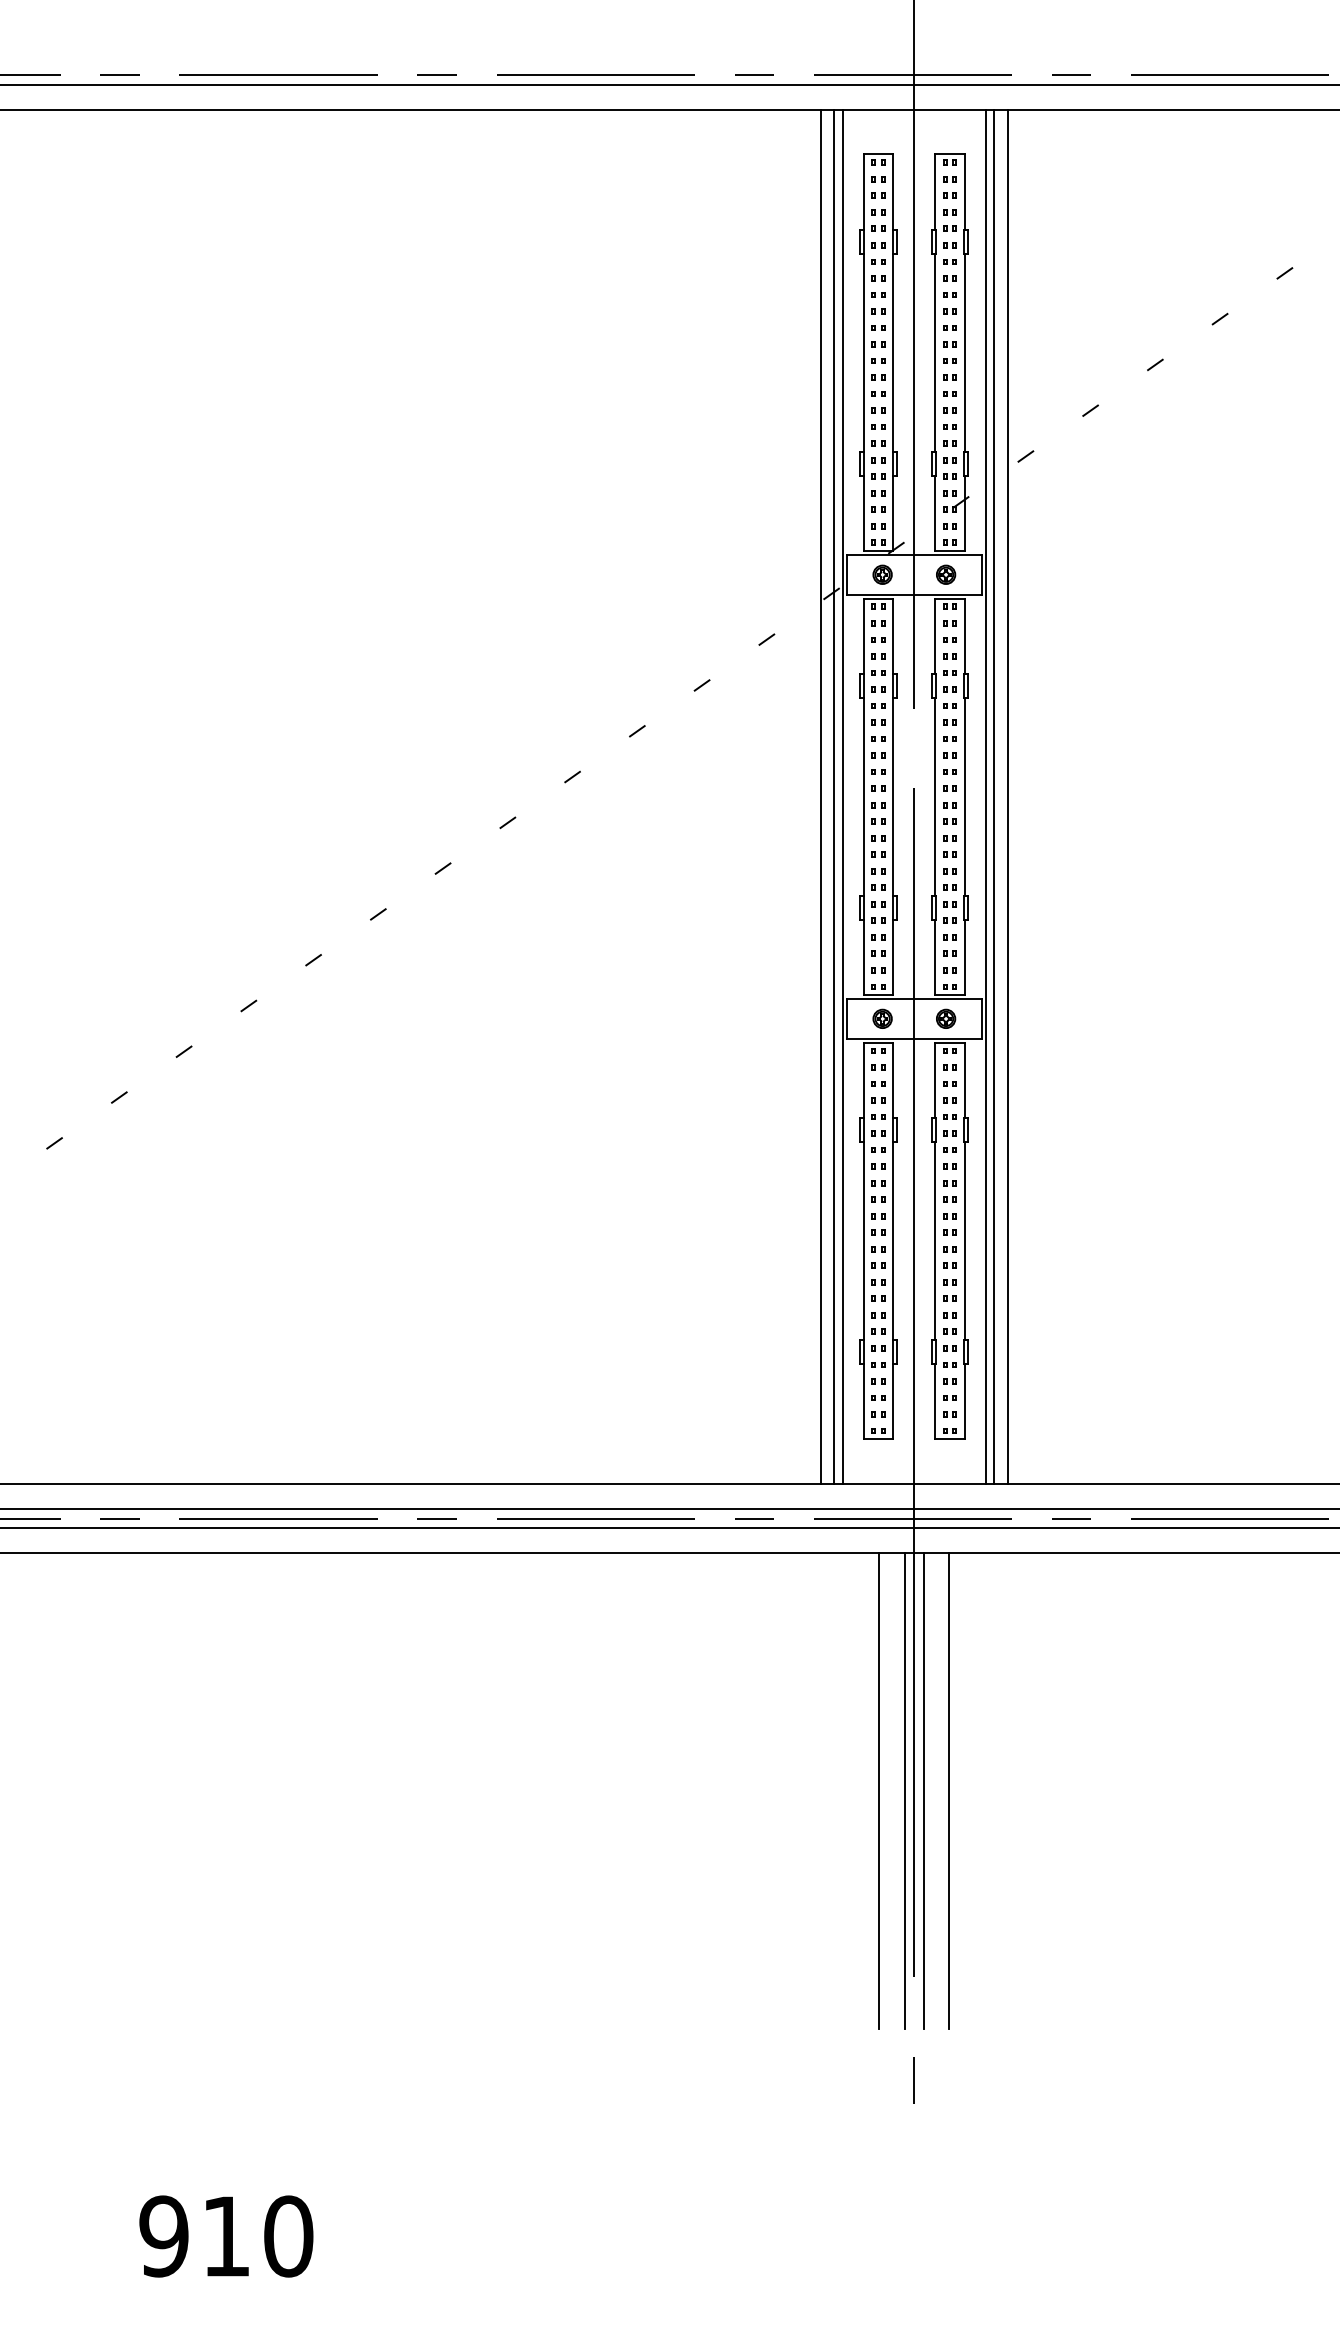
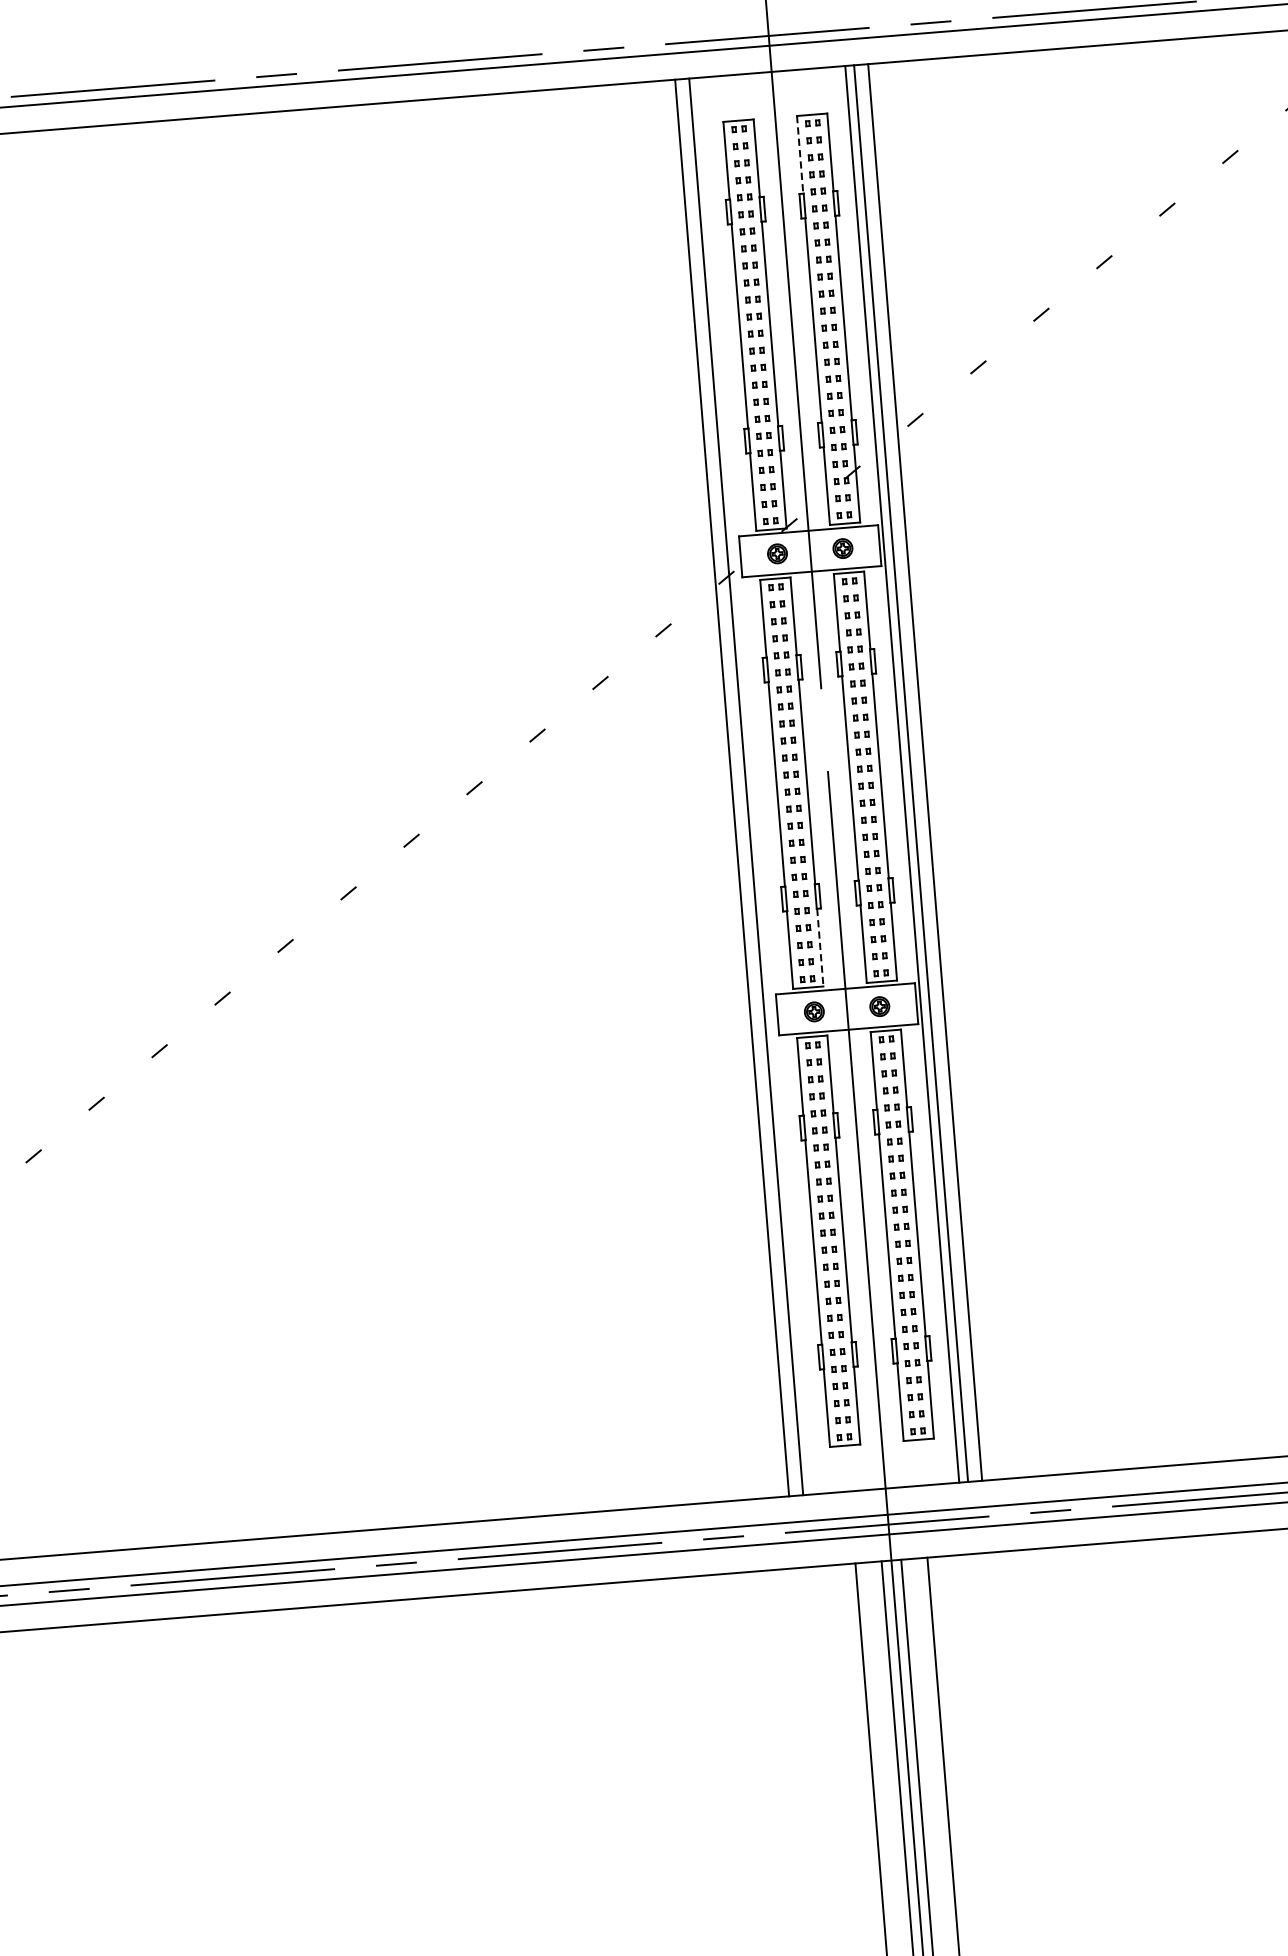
line: (935, 192) -> (800, 155), solid -> dashed
line: (842, 796) -> (754, 785), removed
line: (893, 957) -> (820, 947), solid -> dashed

